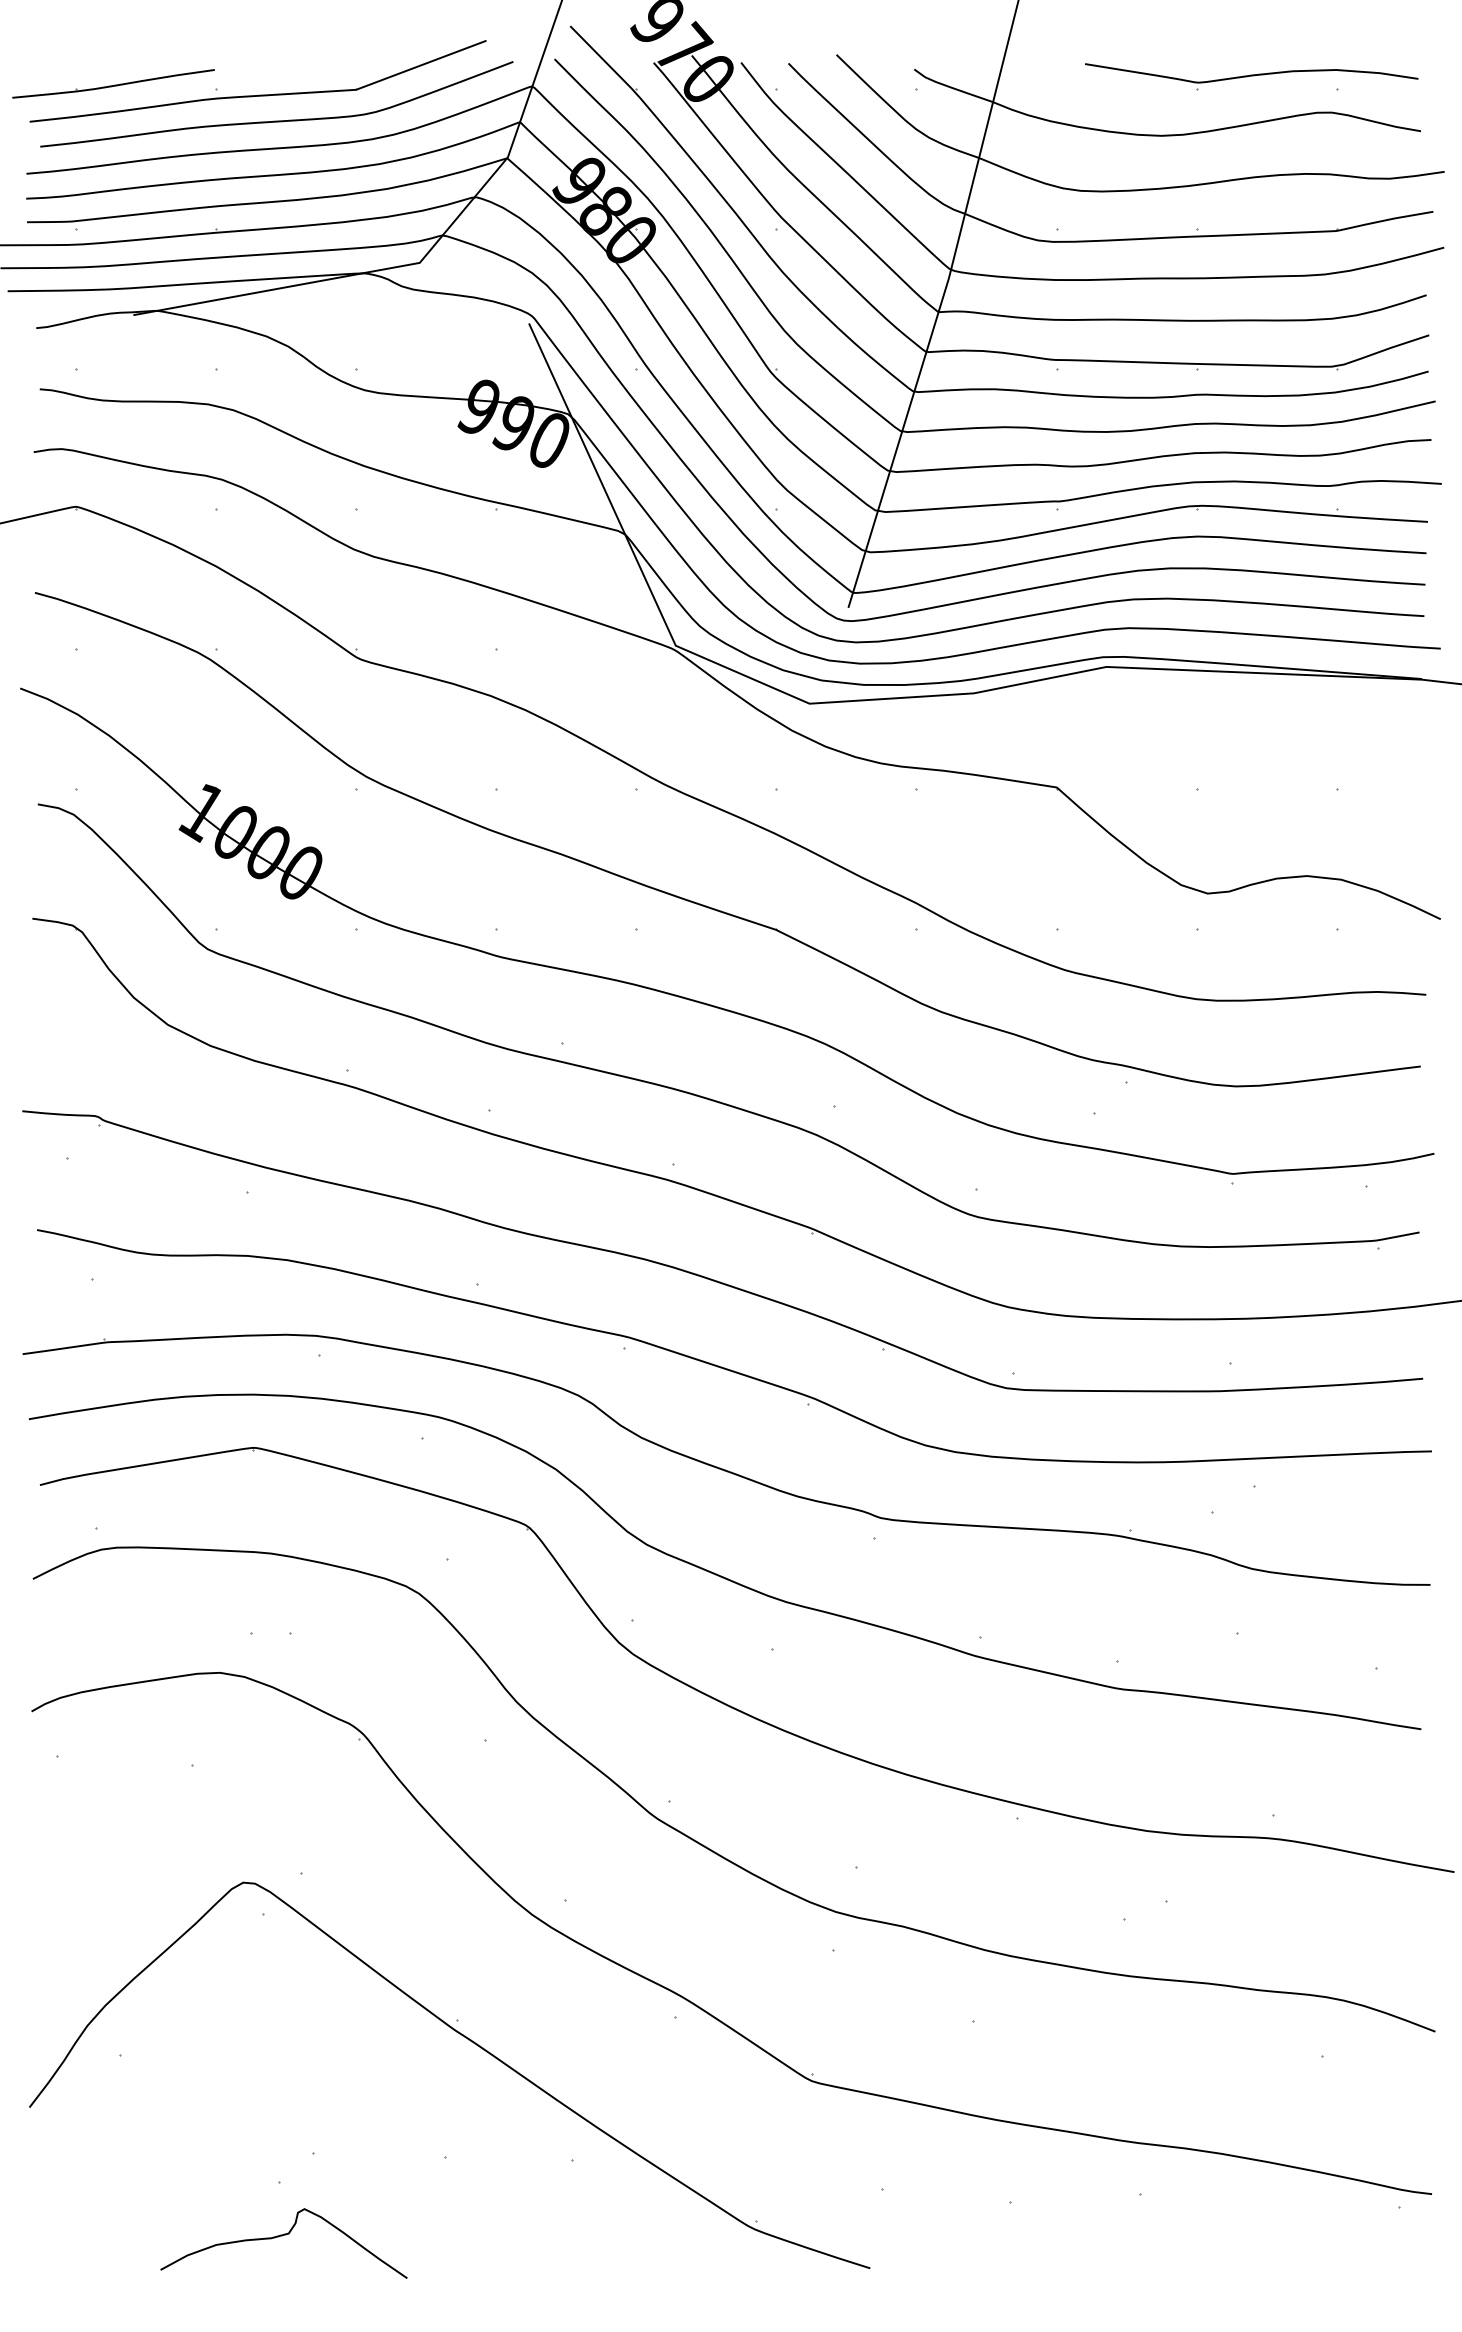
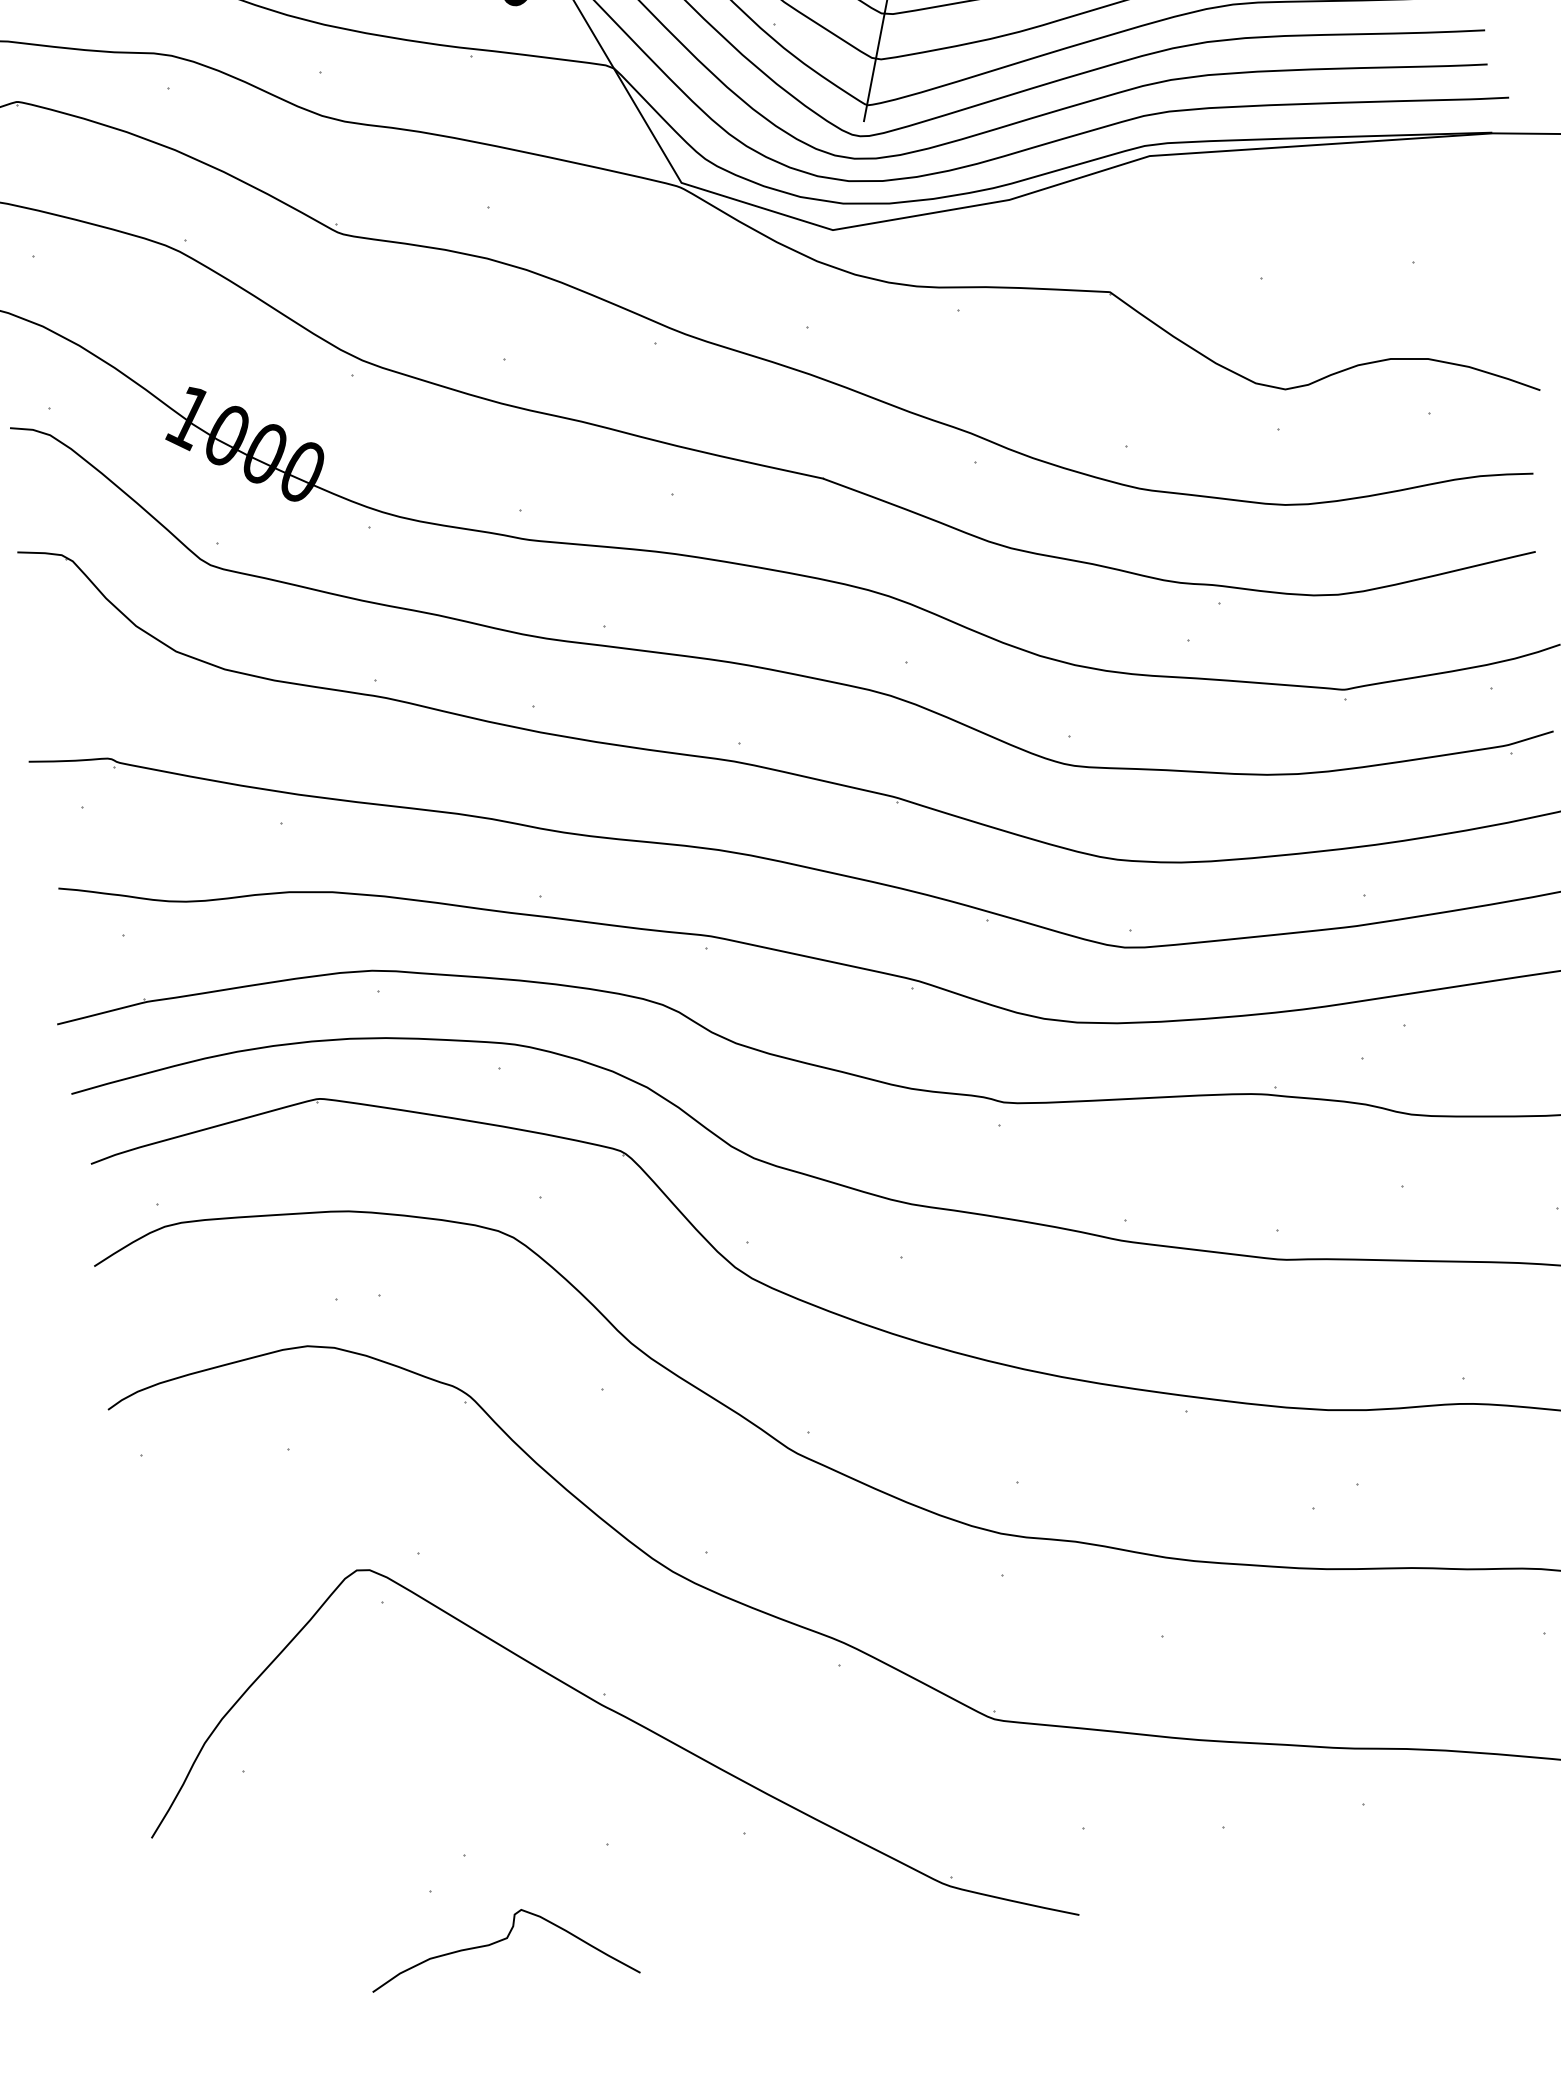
curve: (282, 2236) -> (500, 1942), moved

